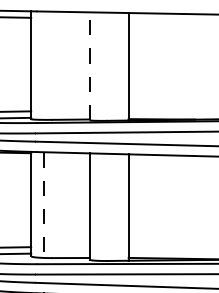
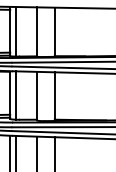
line: (44, 65) -> (16, 31), added
line: (88, 67) -> (36, 32), dashed -> solid
line: (44, 207) -> (16, 96), dashed -> solid

